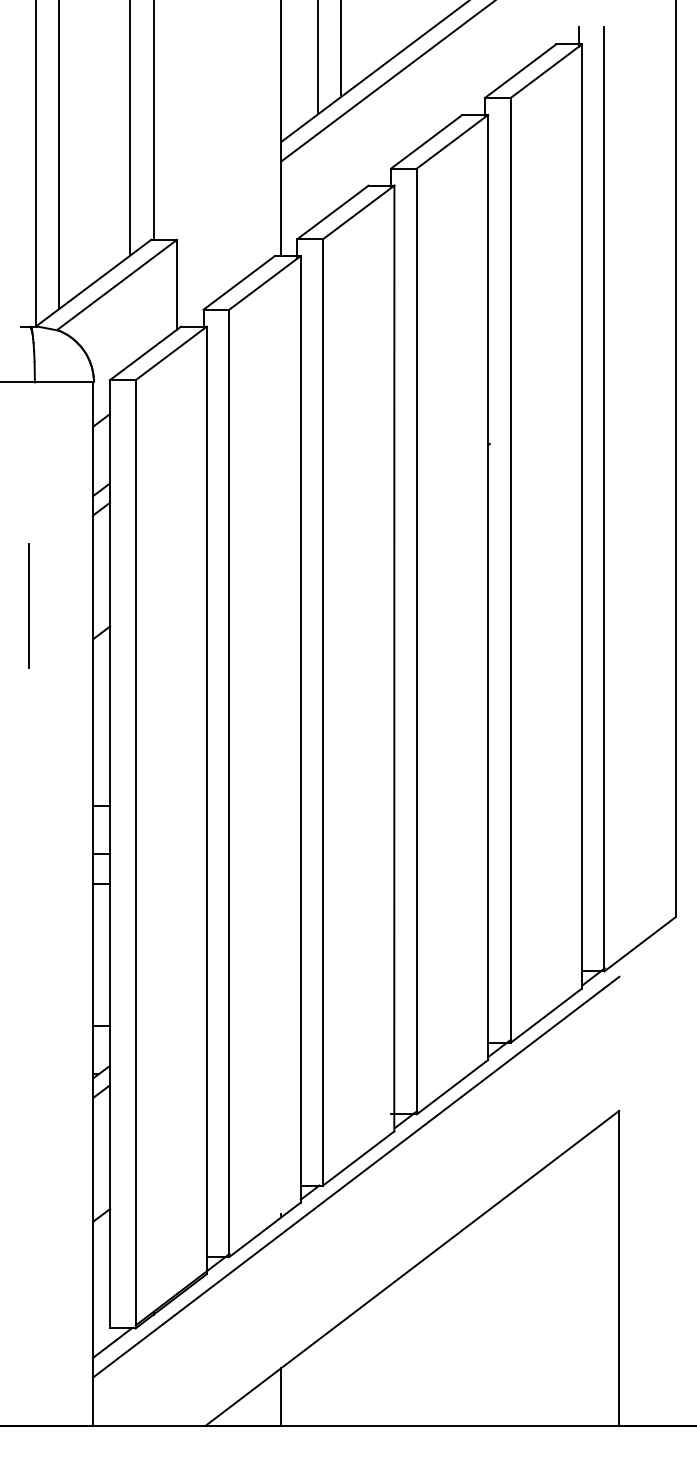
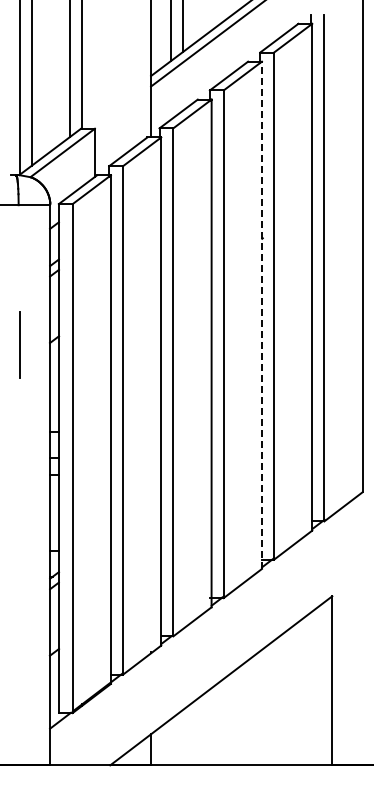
line: (487, 587) -> (261, 315), solid -> dashed
line: (29, 604) -> (19, 344), moved
line: (356, 1176) -> (191, 631), removed

